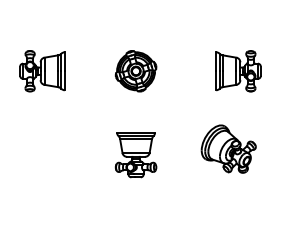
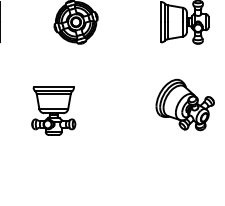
part: (228, 148) -> (184, 104), moved
part: (135, 155) -> (53, 111), moved

